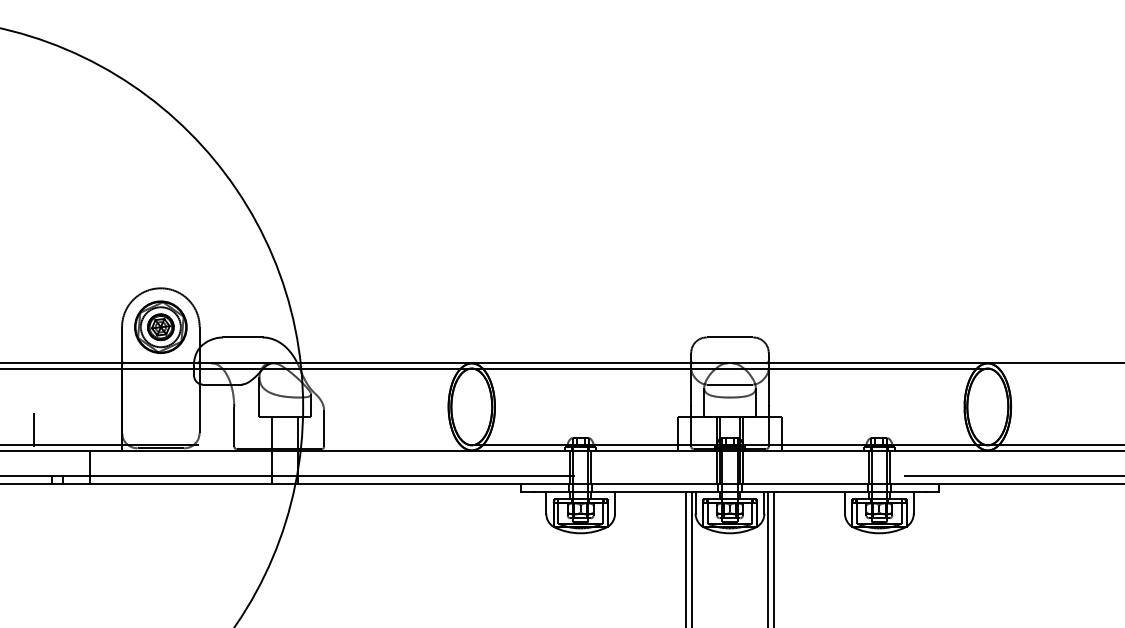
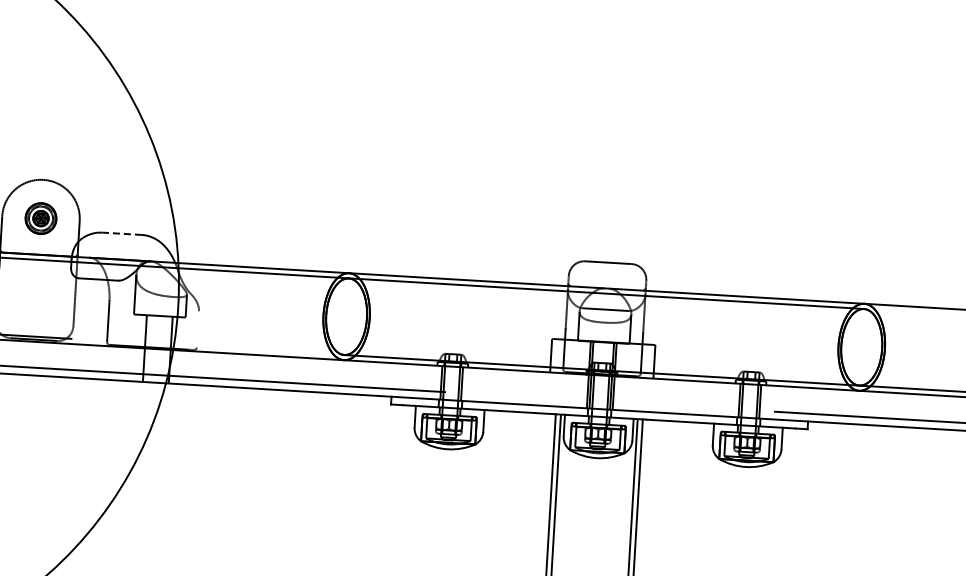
part: (160, 326) -> (40, 217), size x0.6
line: (242, 337) -> (121, 233), solid -> dashed
line: (324, 428) -> (198, 329), removed

